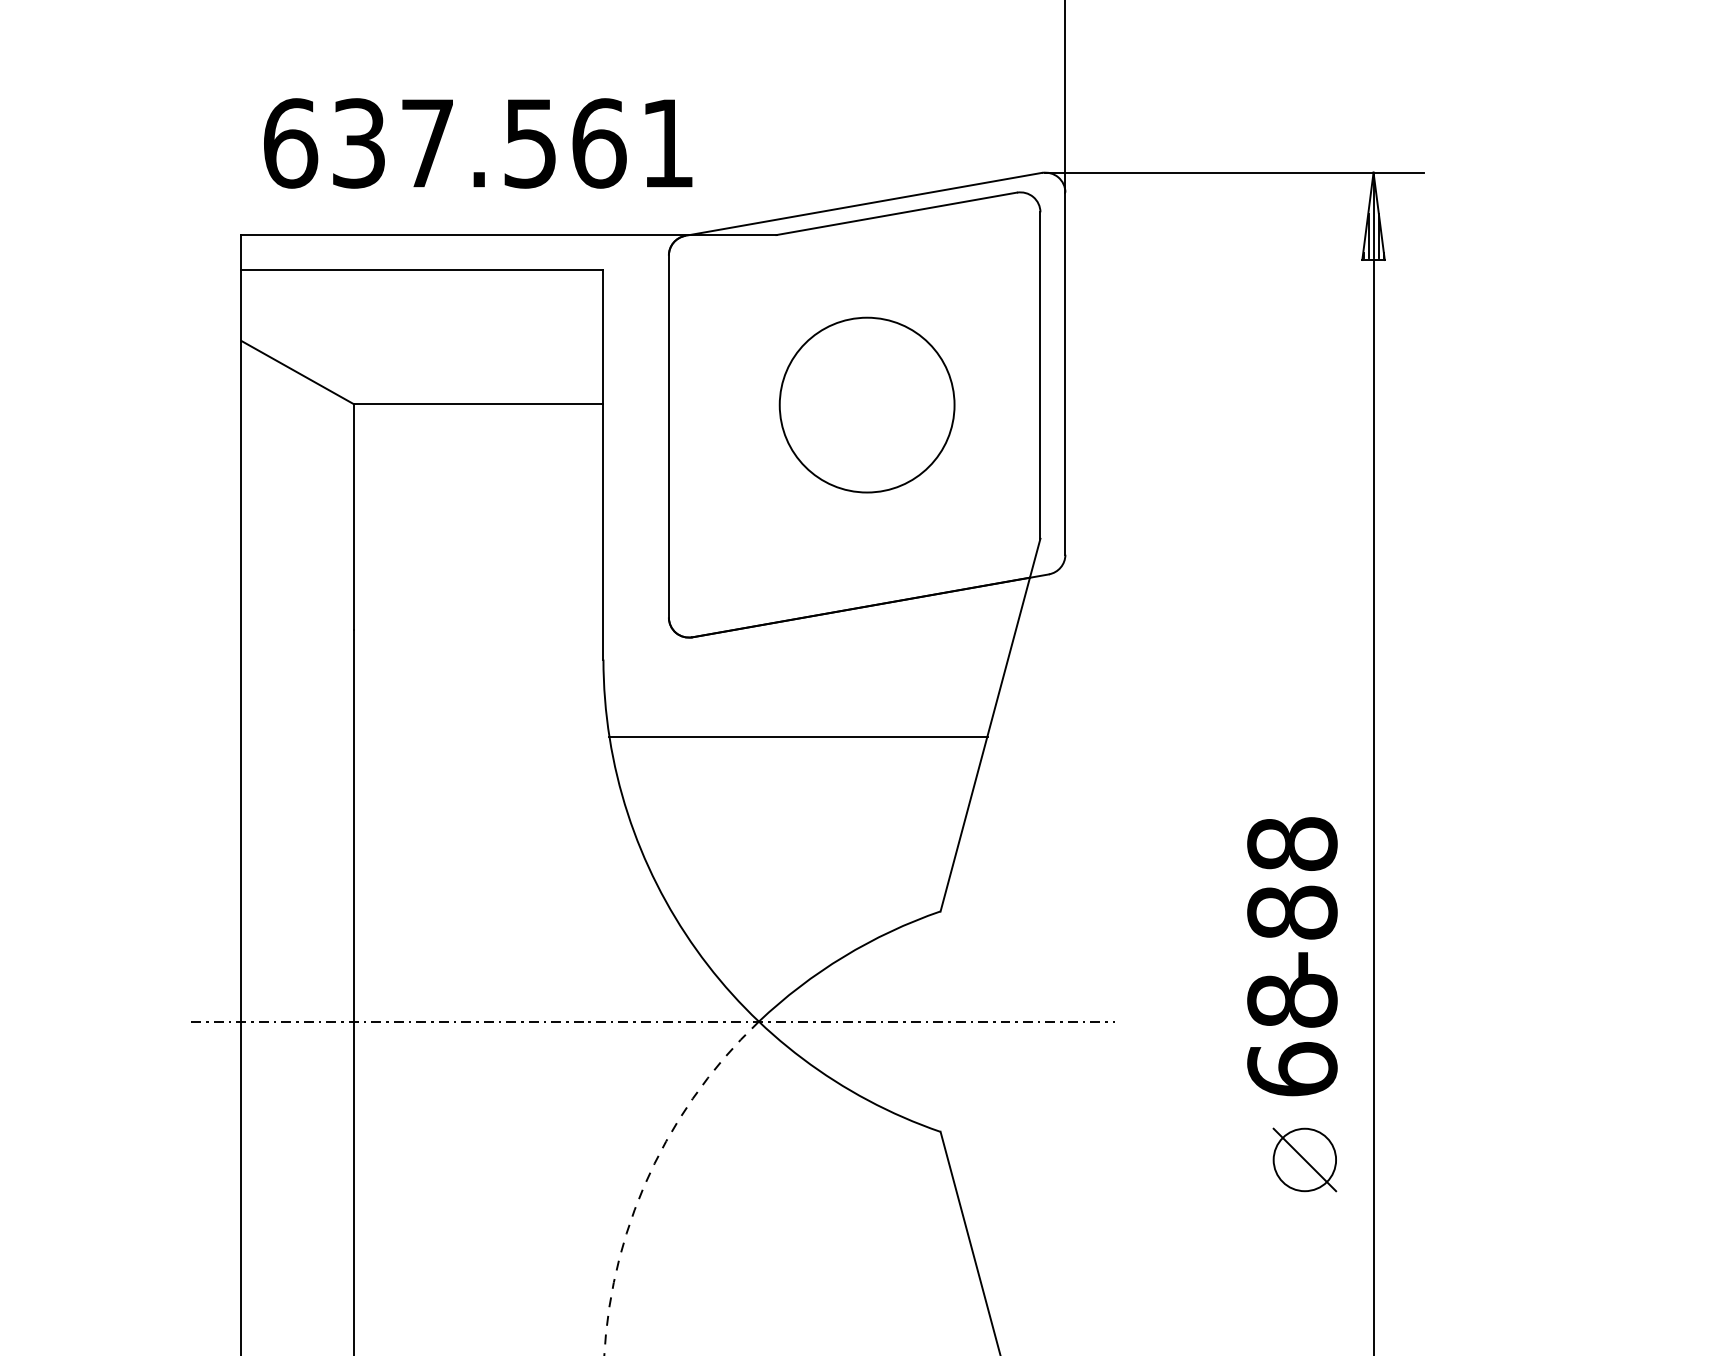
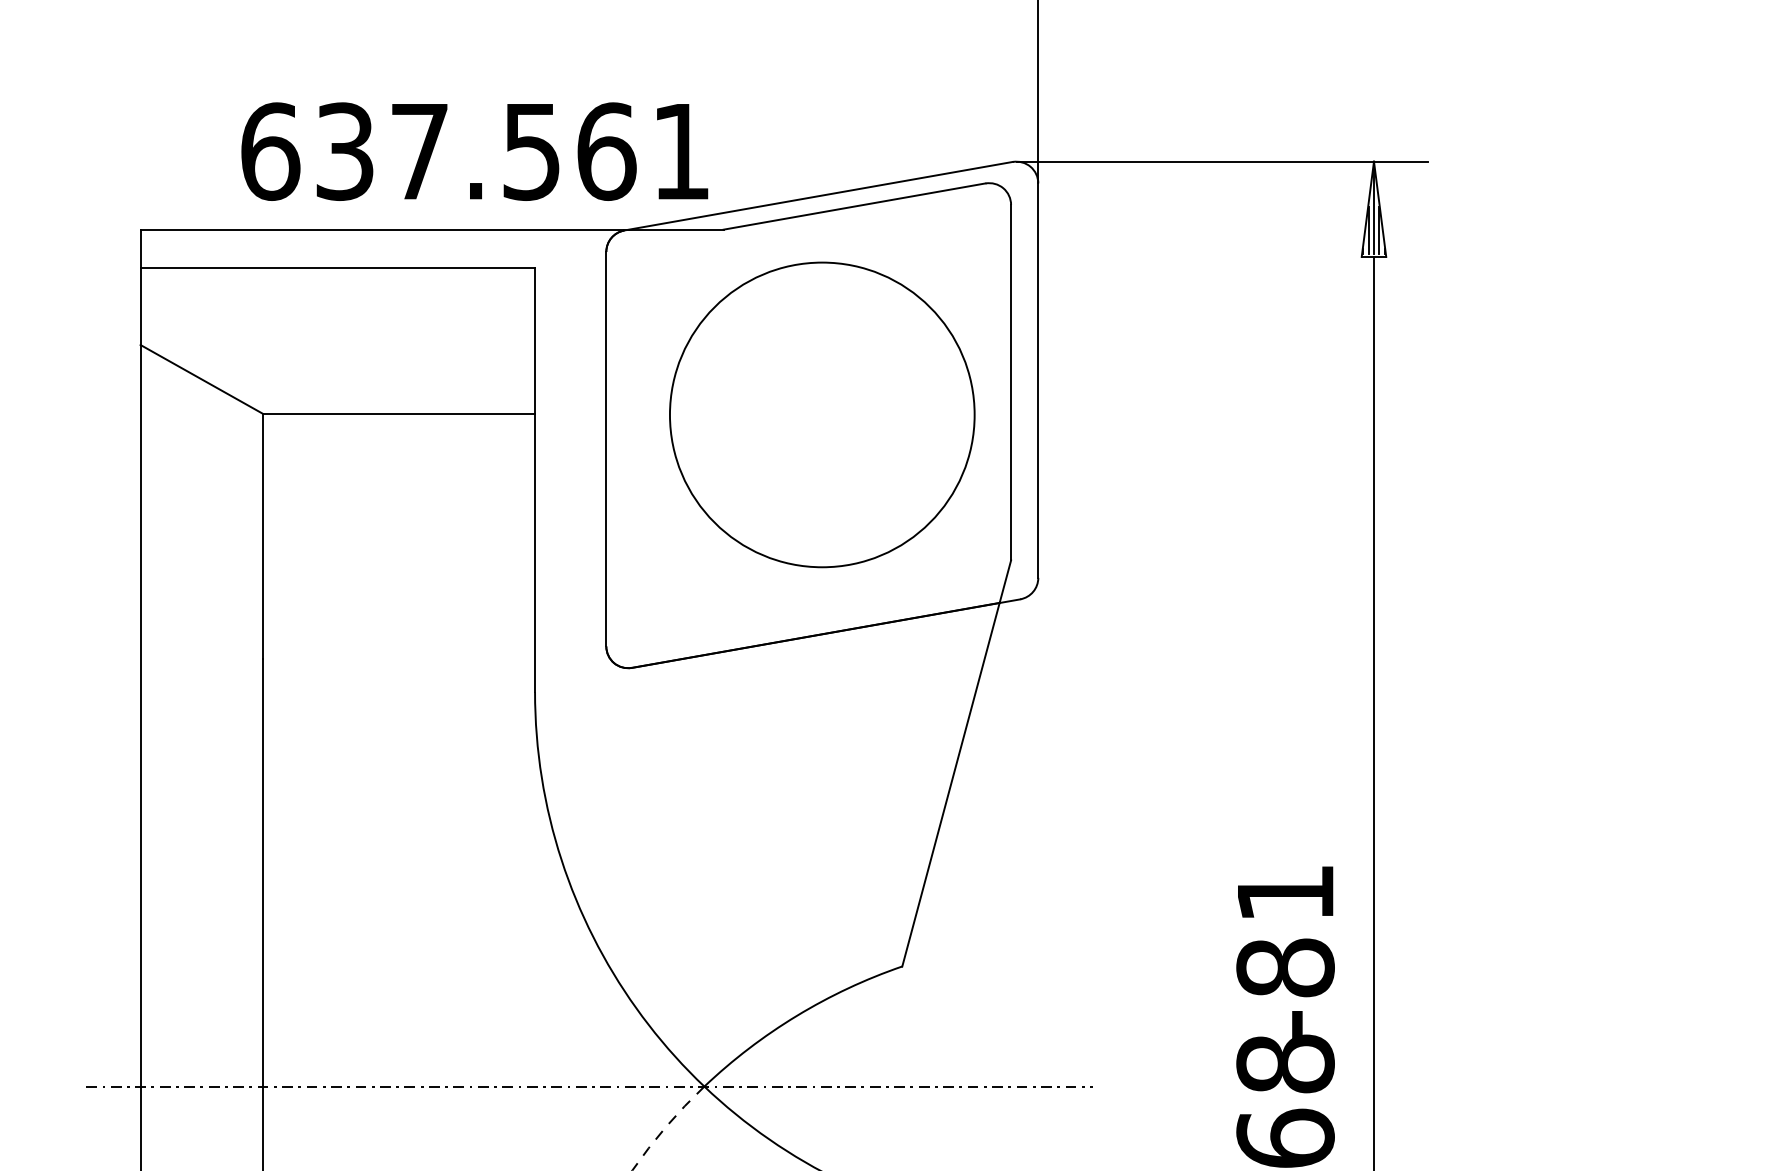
text: (478, 143) -> (475, 151), moved
circle: (866, 404) -> (821, 414), size x1.6
line: (798, 736) -> (747, 775), removed
text: (1292, 843) -> (1285, 892), -88 -> -81

